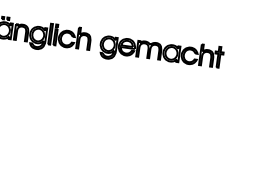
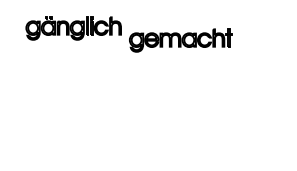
part: (160, 52) -> (180, 40), moved

